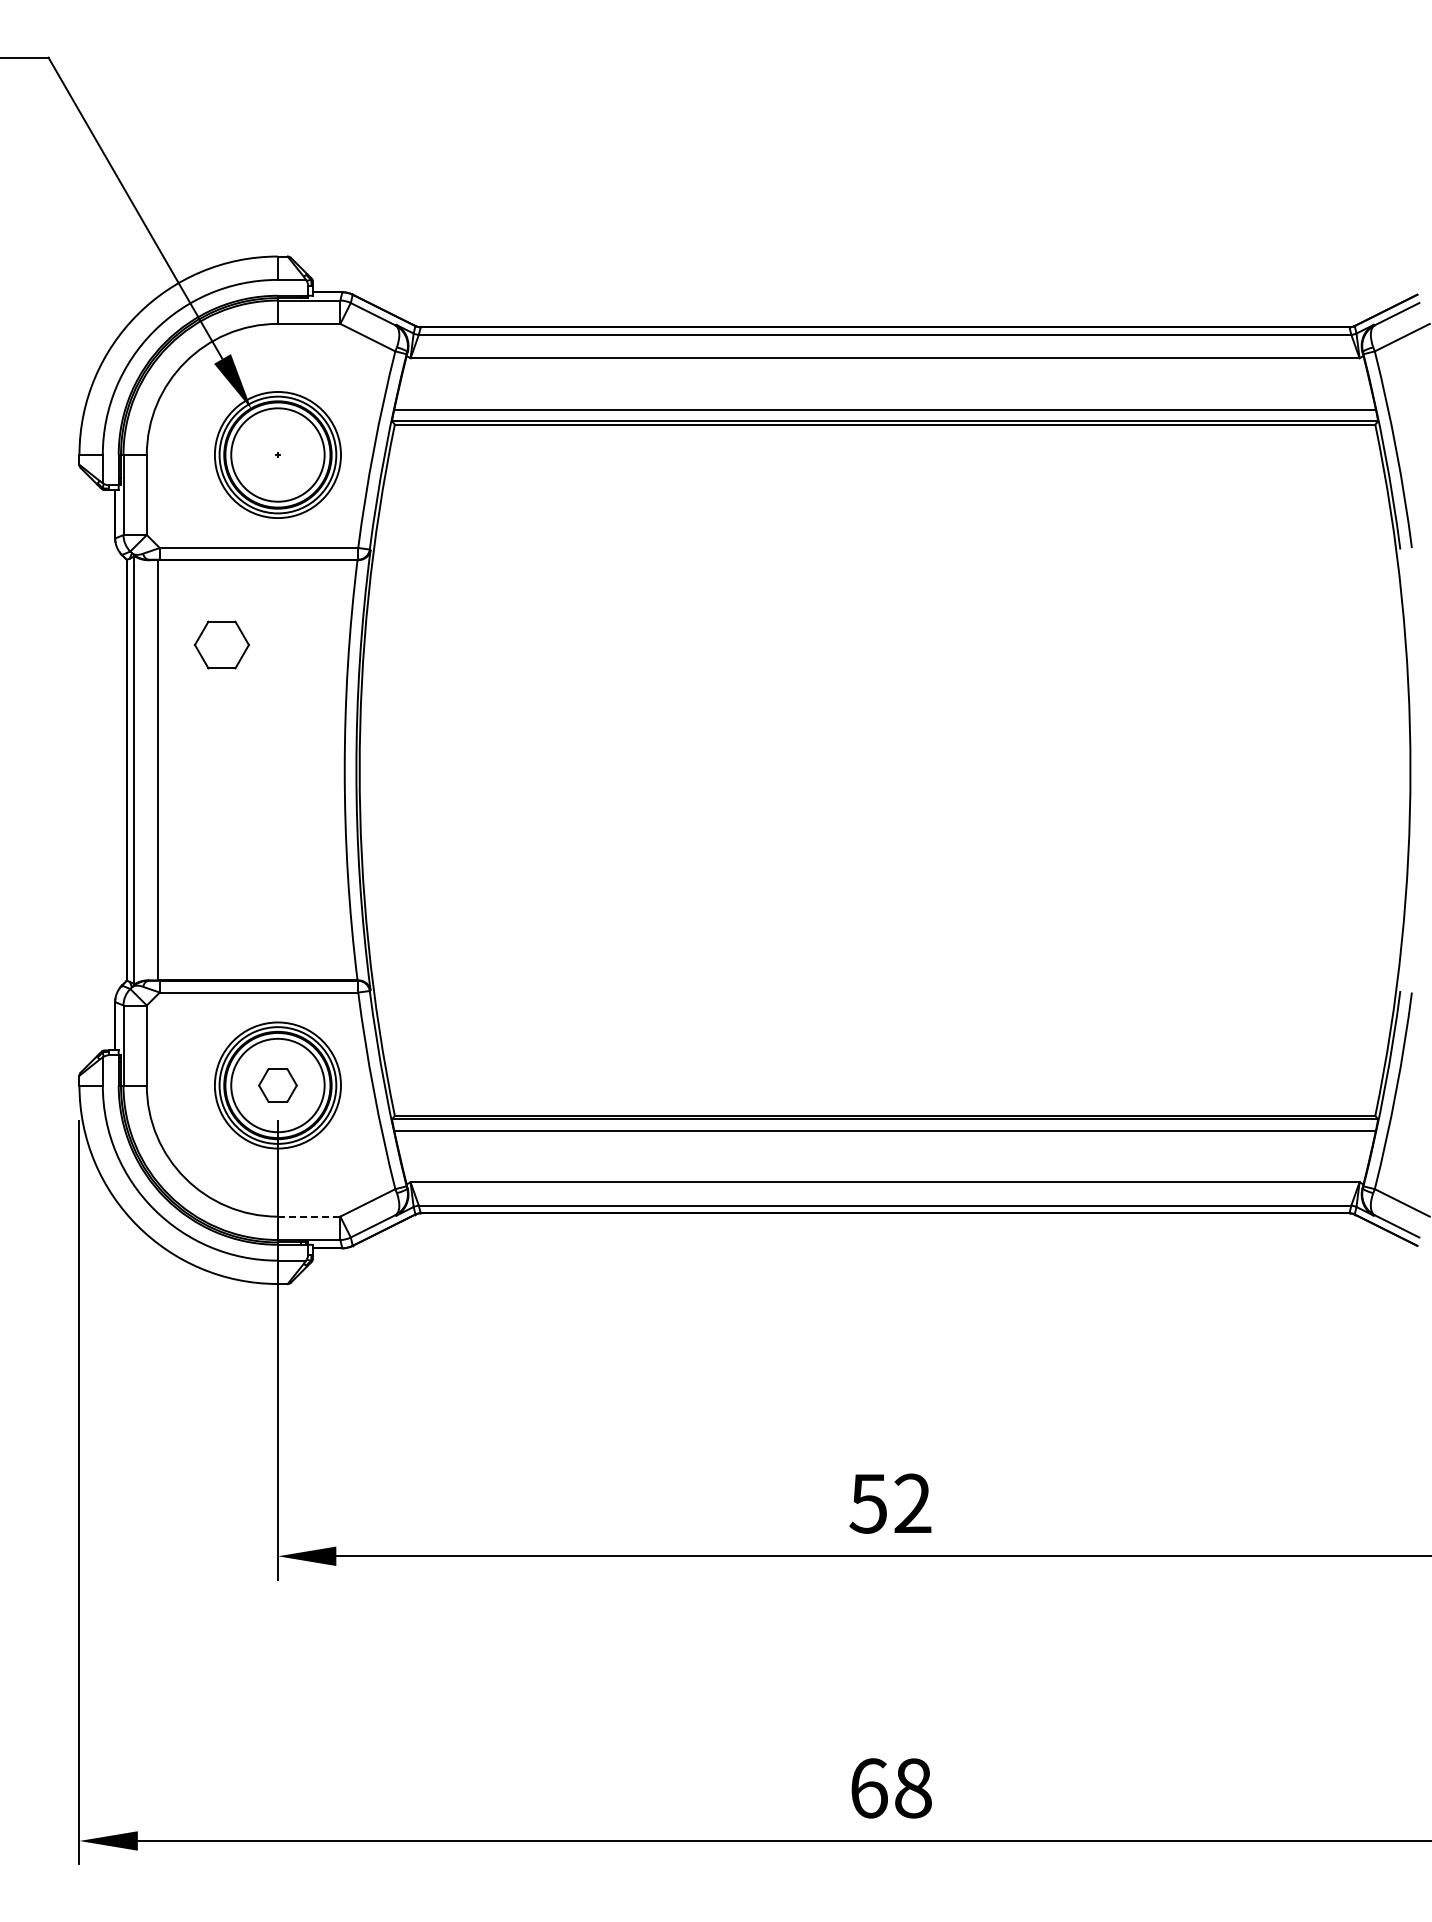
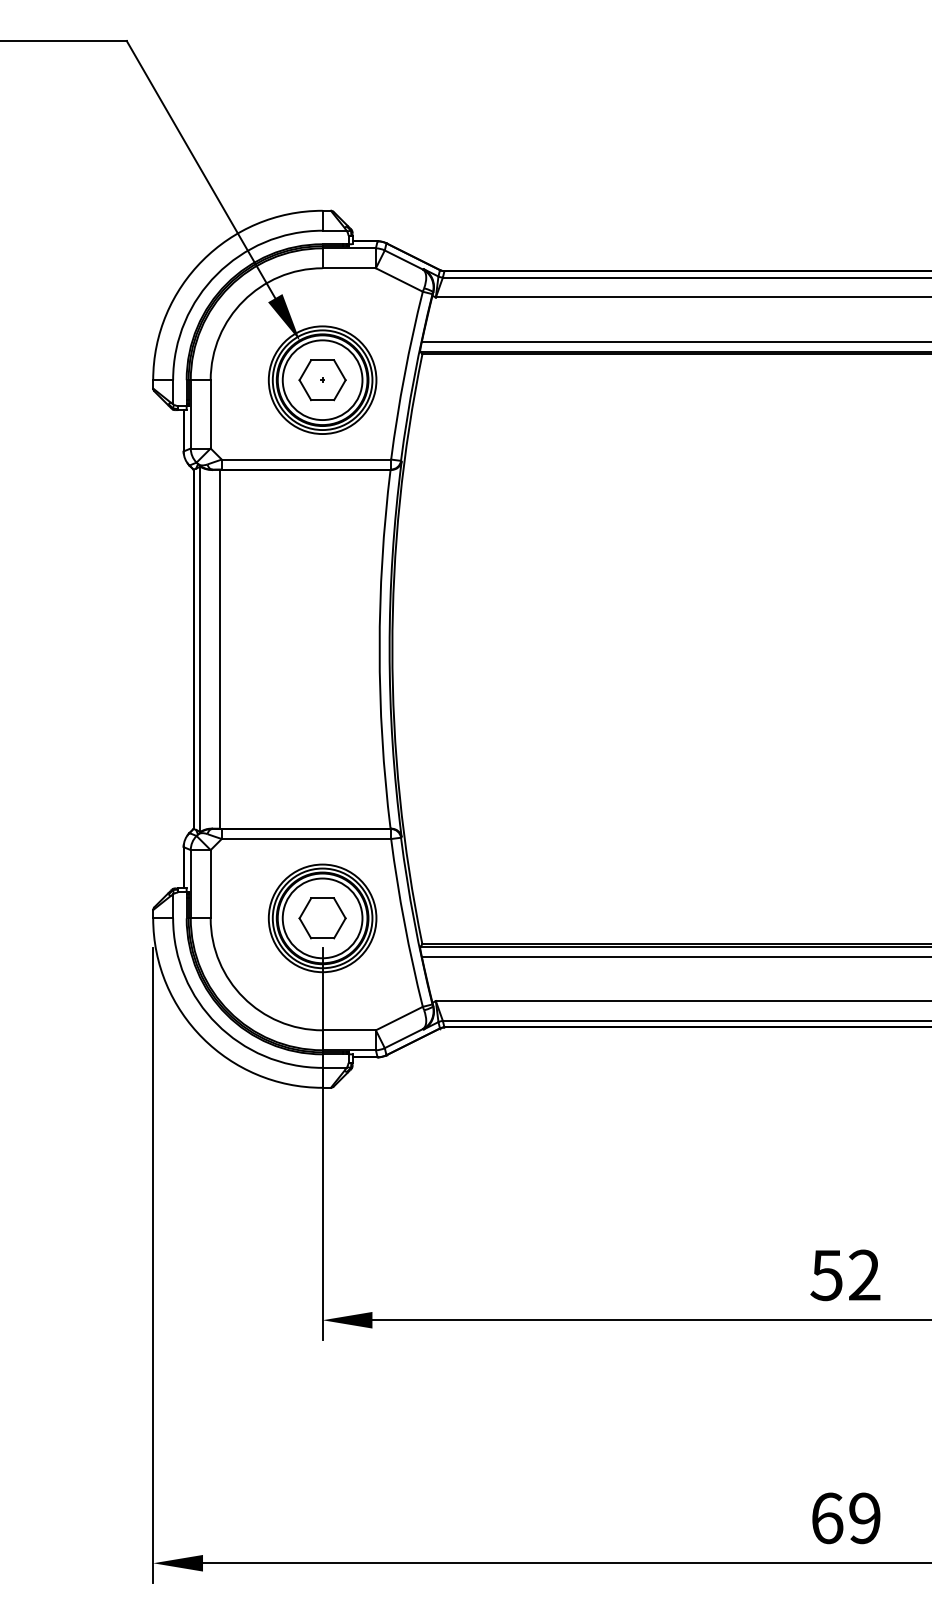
part: (221, 644) -> (322, 379), moved
part: (277, 1085) -> (322, 918), size x1.43
line: (308, 1216) -> (348, 1030), dashed -> solid
text: (913, 1788) -> (865, 1518), 68 -> 69

